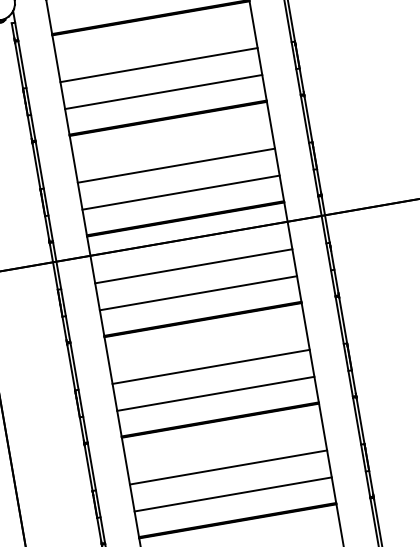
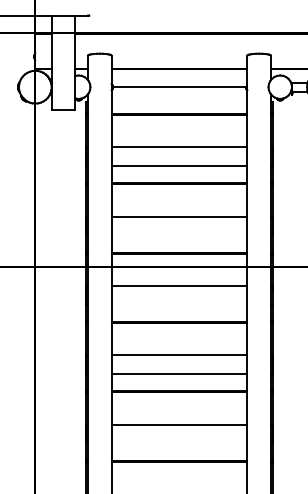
line: (181, 193) -> (179, 235), removed
line: (198, 293) -> (179, 304), removed
line: (233, 494) -> (179, 443), removed

